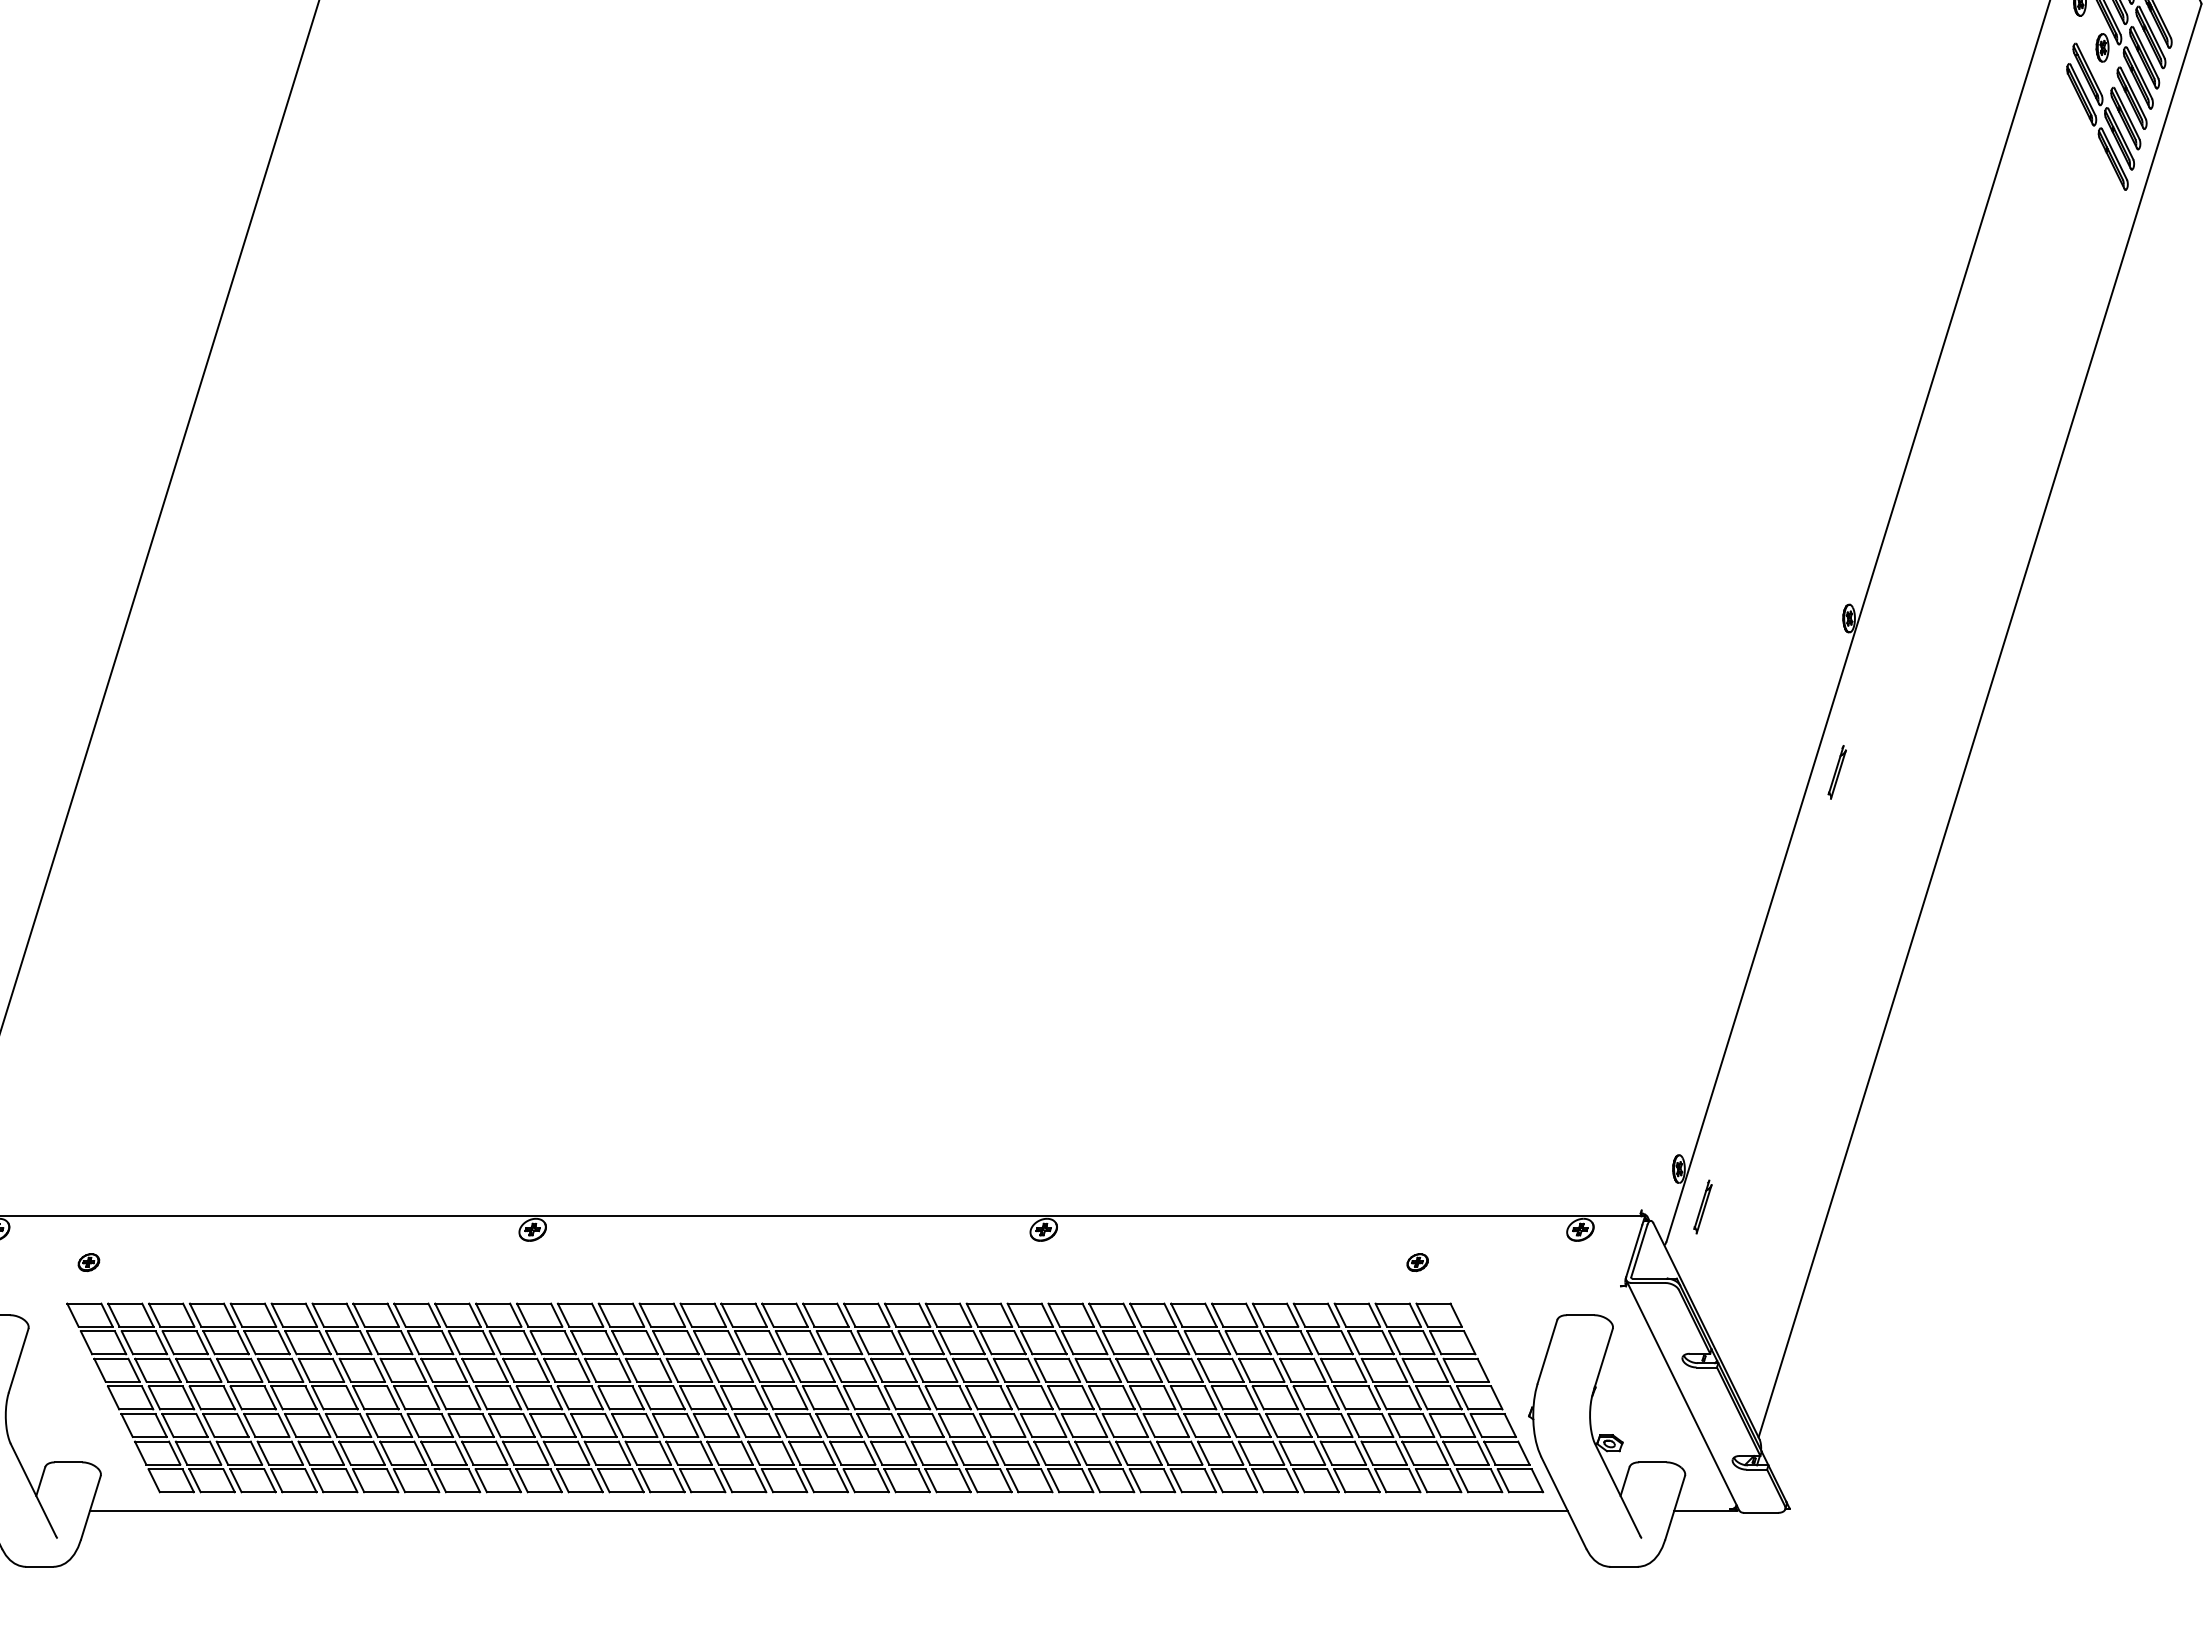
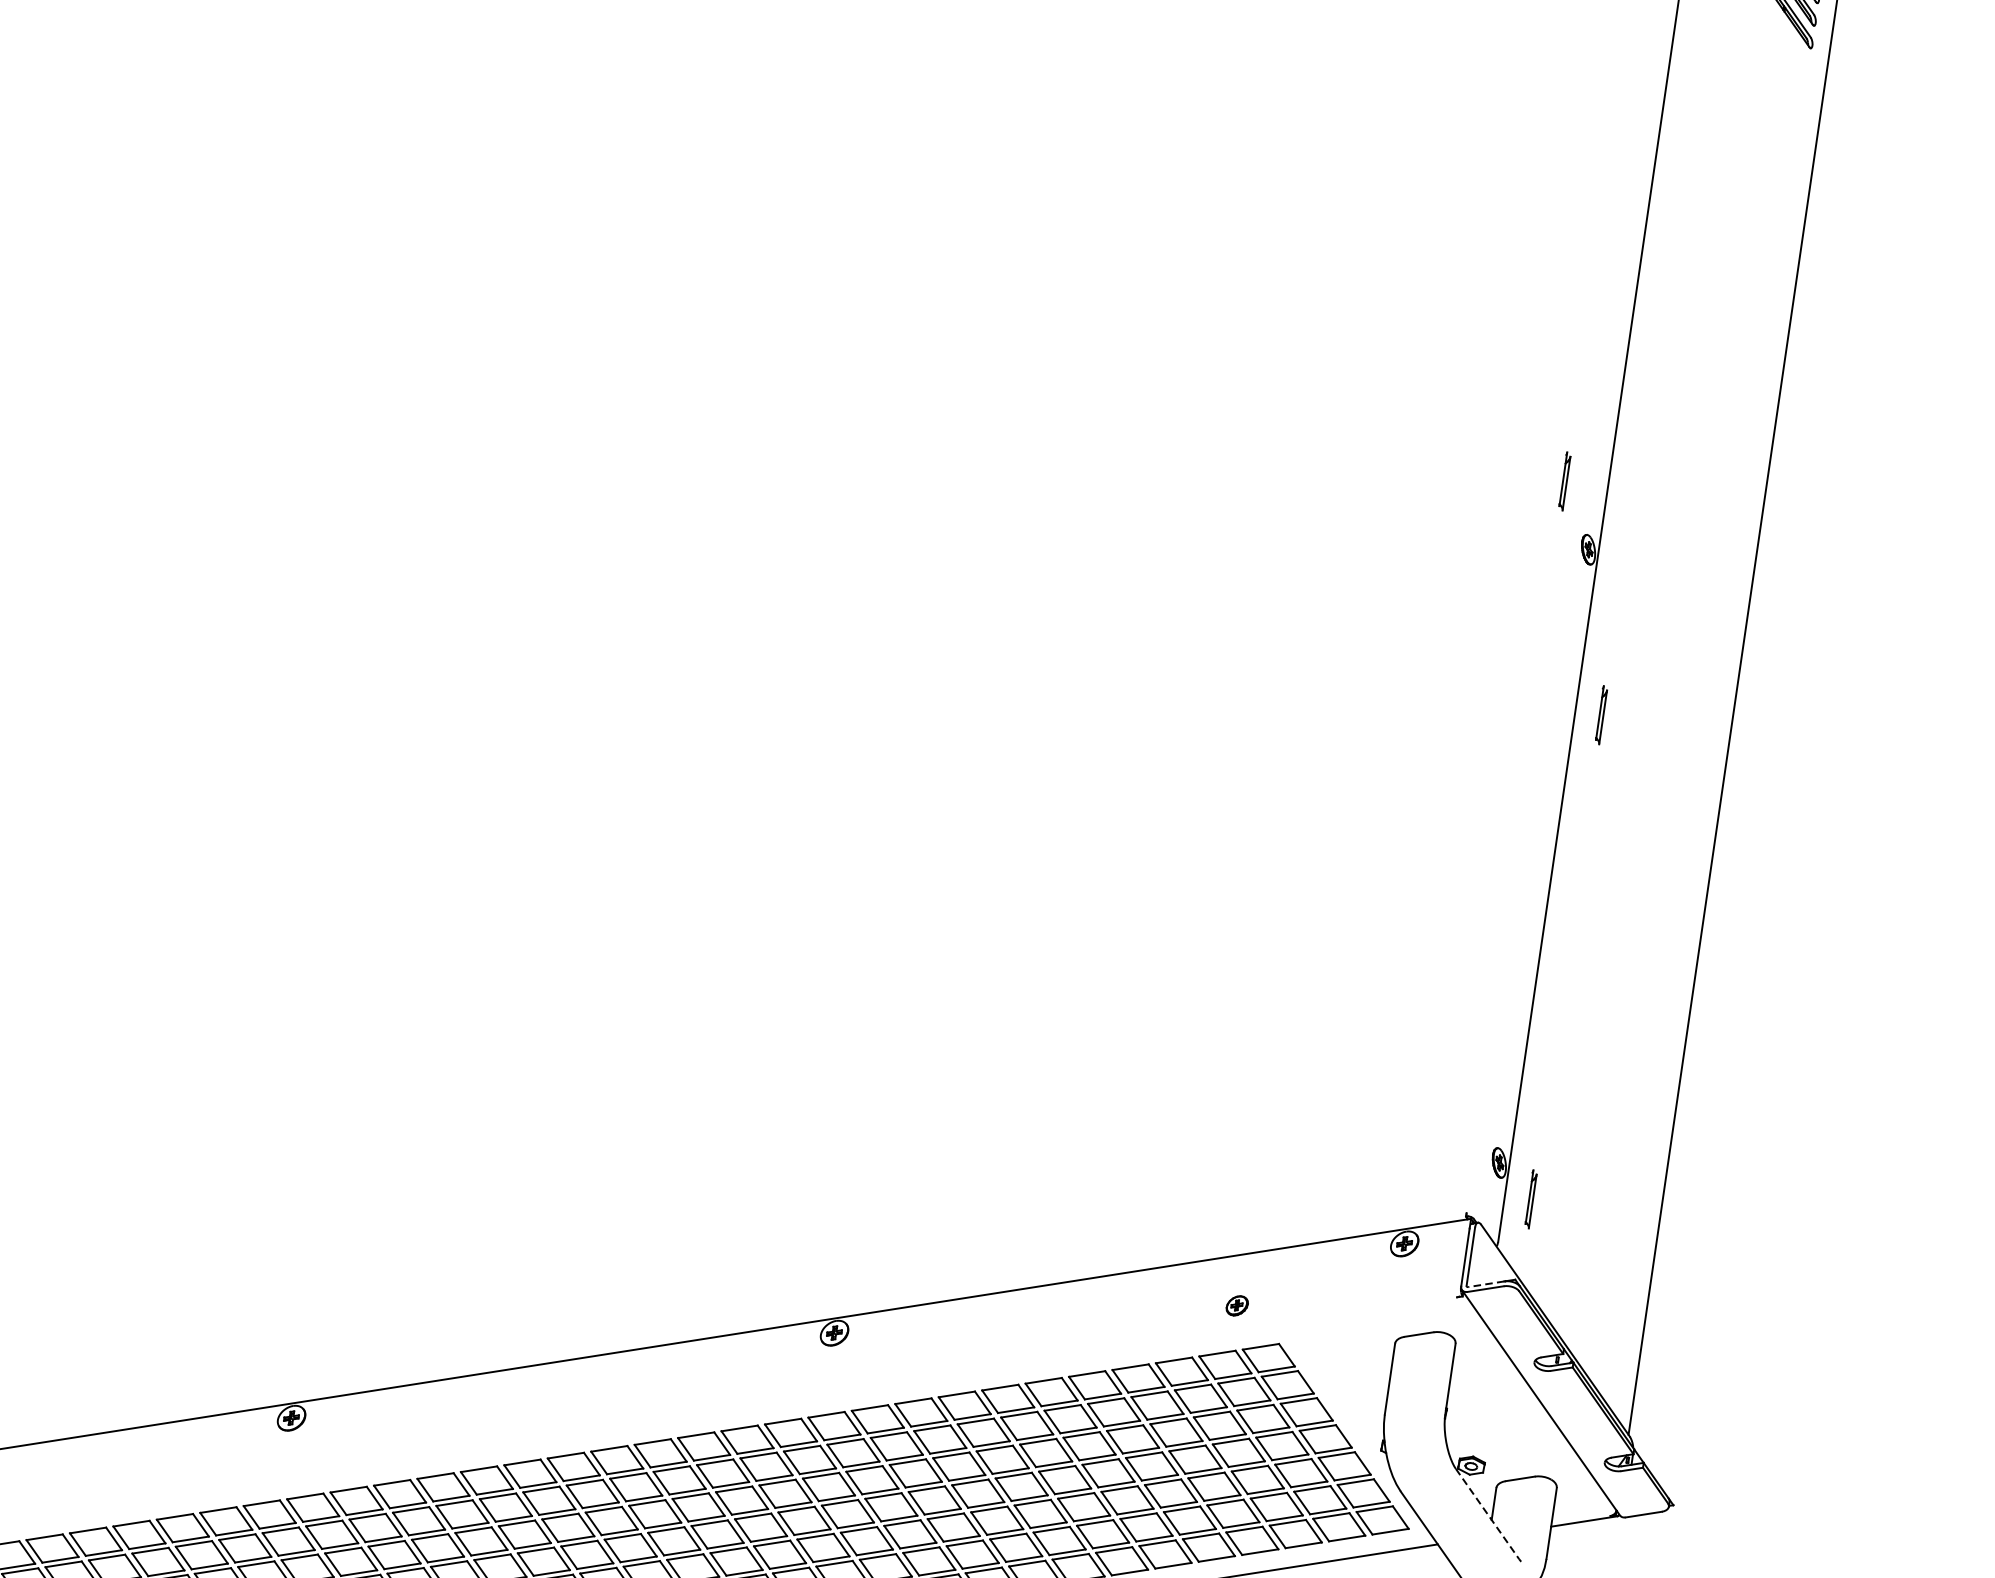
part: (1836, 552) -> (1564, 481), added
line: (1649, 1278) -> (1486, 1284), solid -> dashed
line: (1617, 1490) -> (1487, 1514), solid -> dashed

